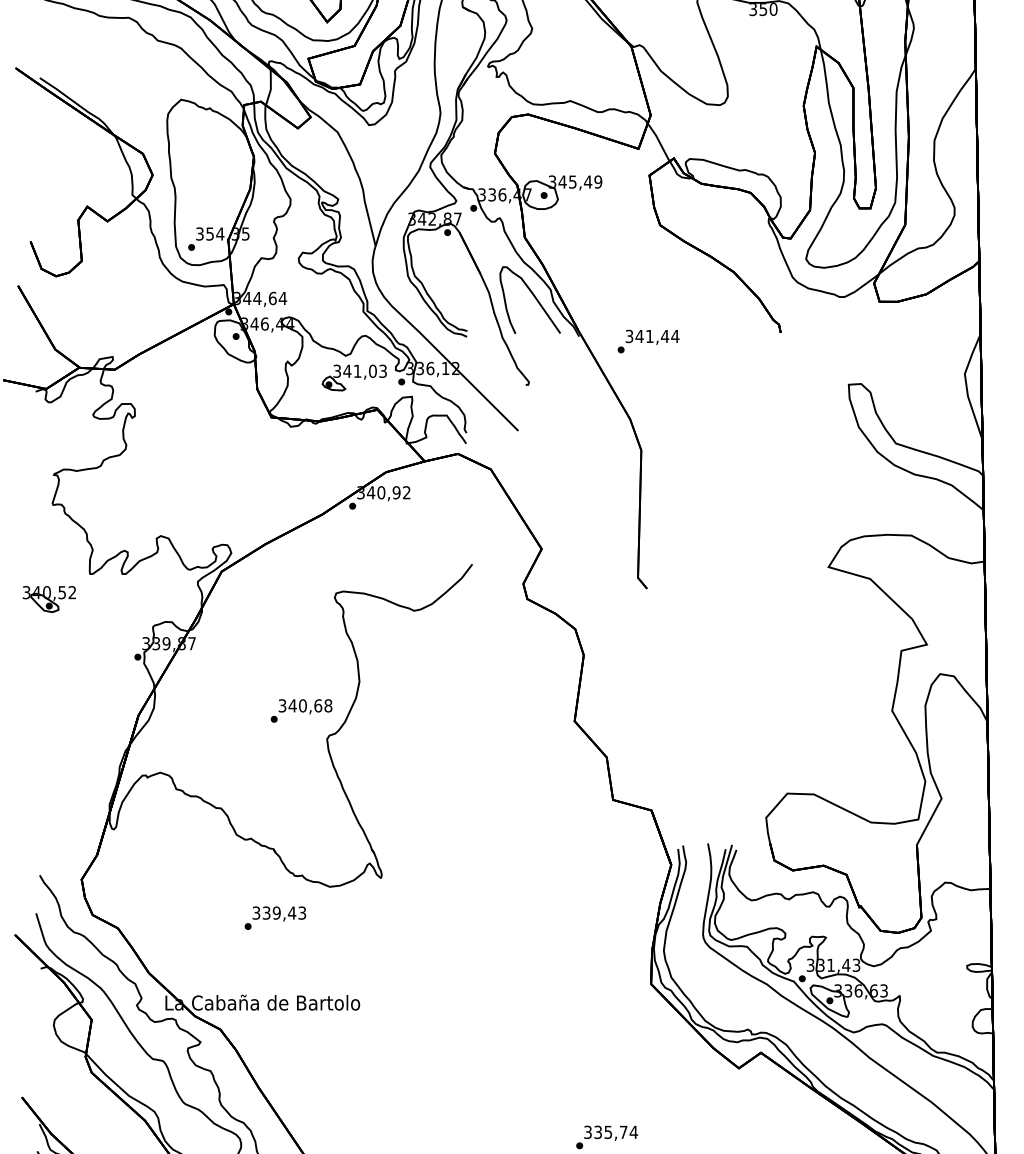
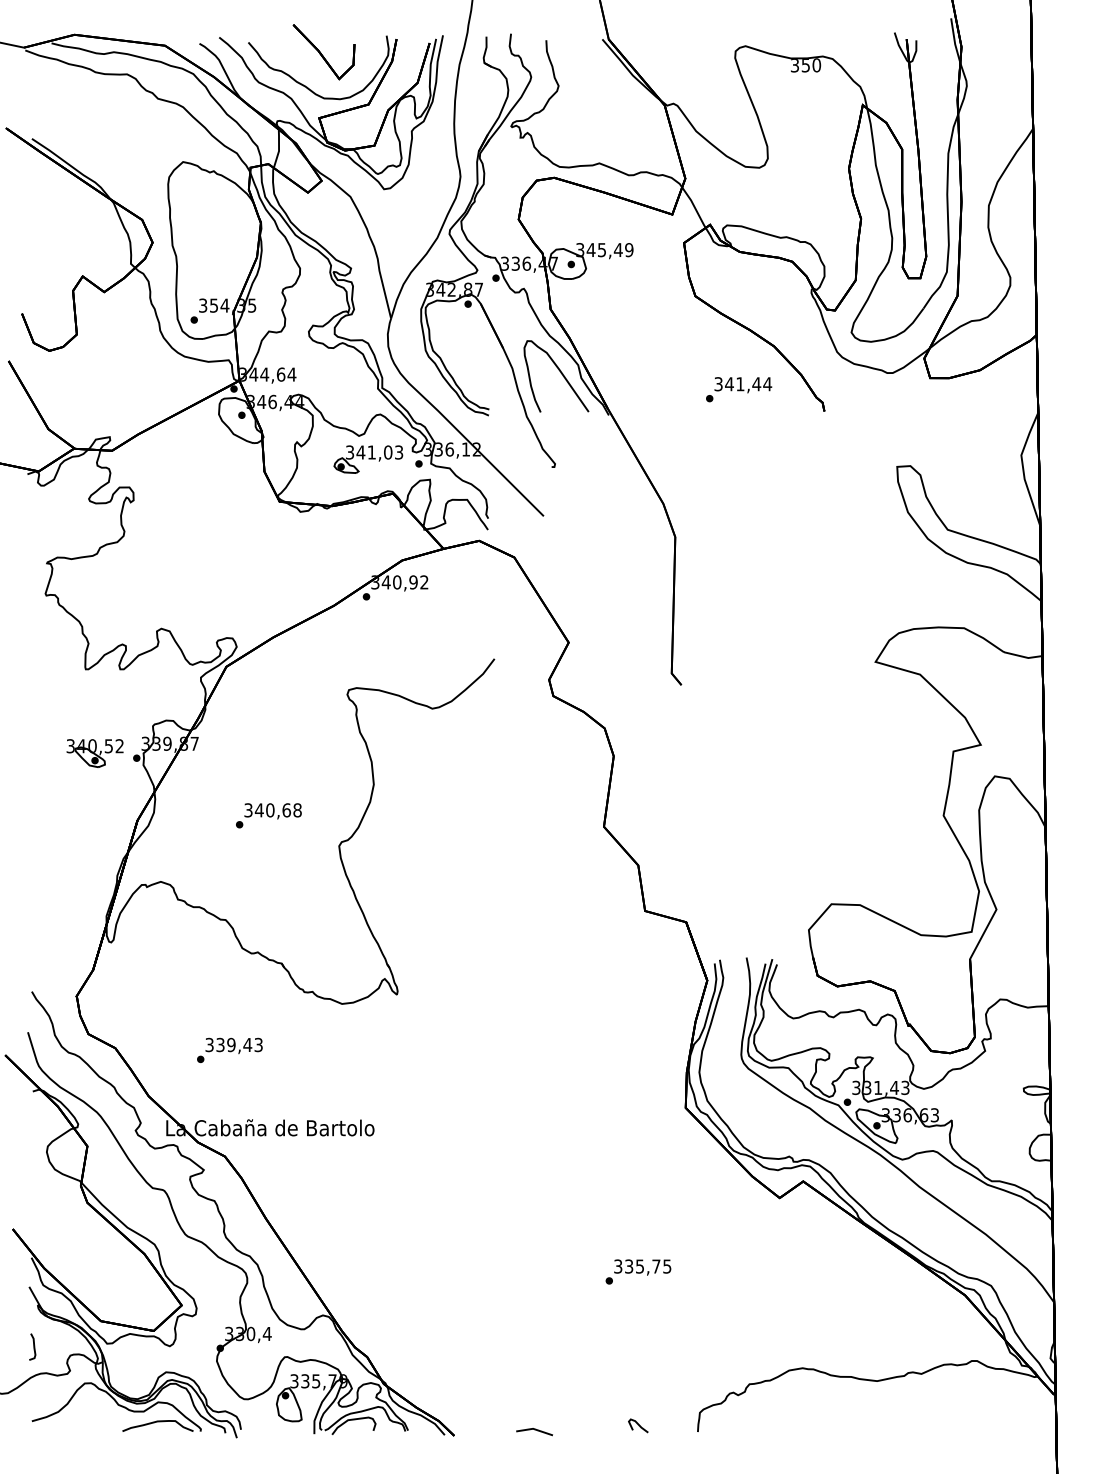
text: (649, 341) -> (739, 389), moved
part: (48, 599) -> (94, 753), moved
text: (301, 710) -> (268, 815), moved
text: (275, 917) -> (229, 1049), moved
text: (633, 1132) -> (666, 1266), 335,74 -> 335,75

